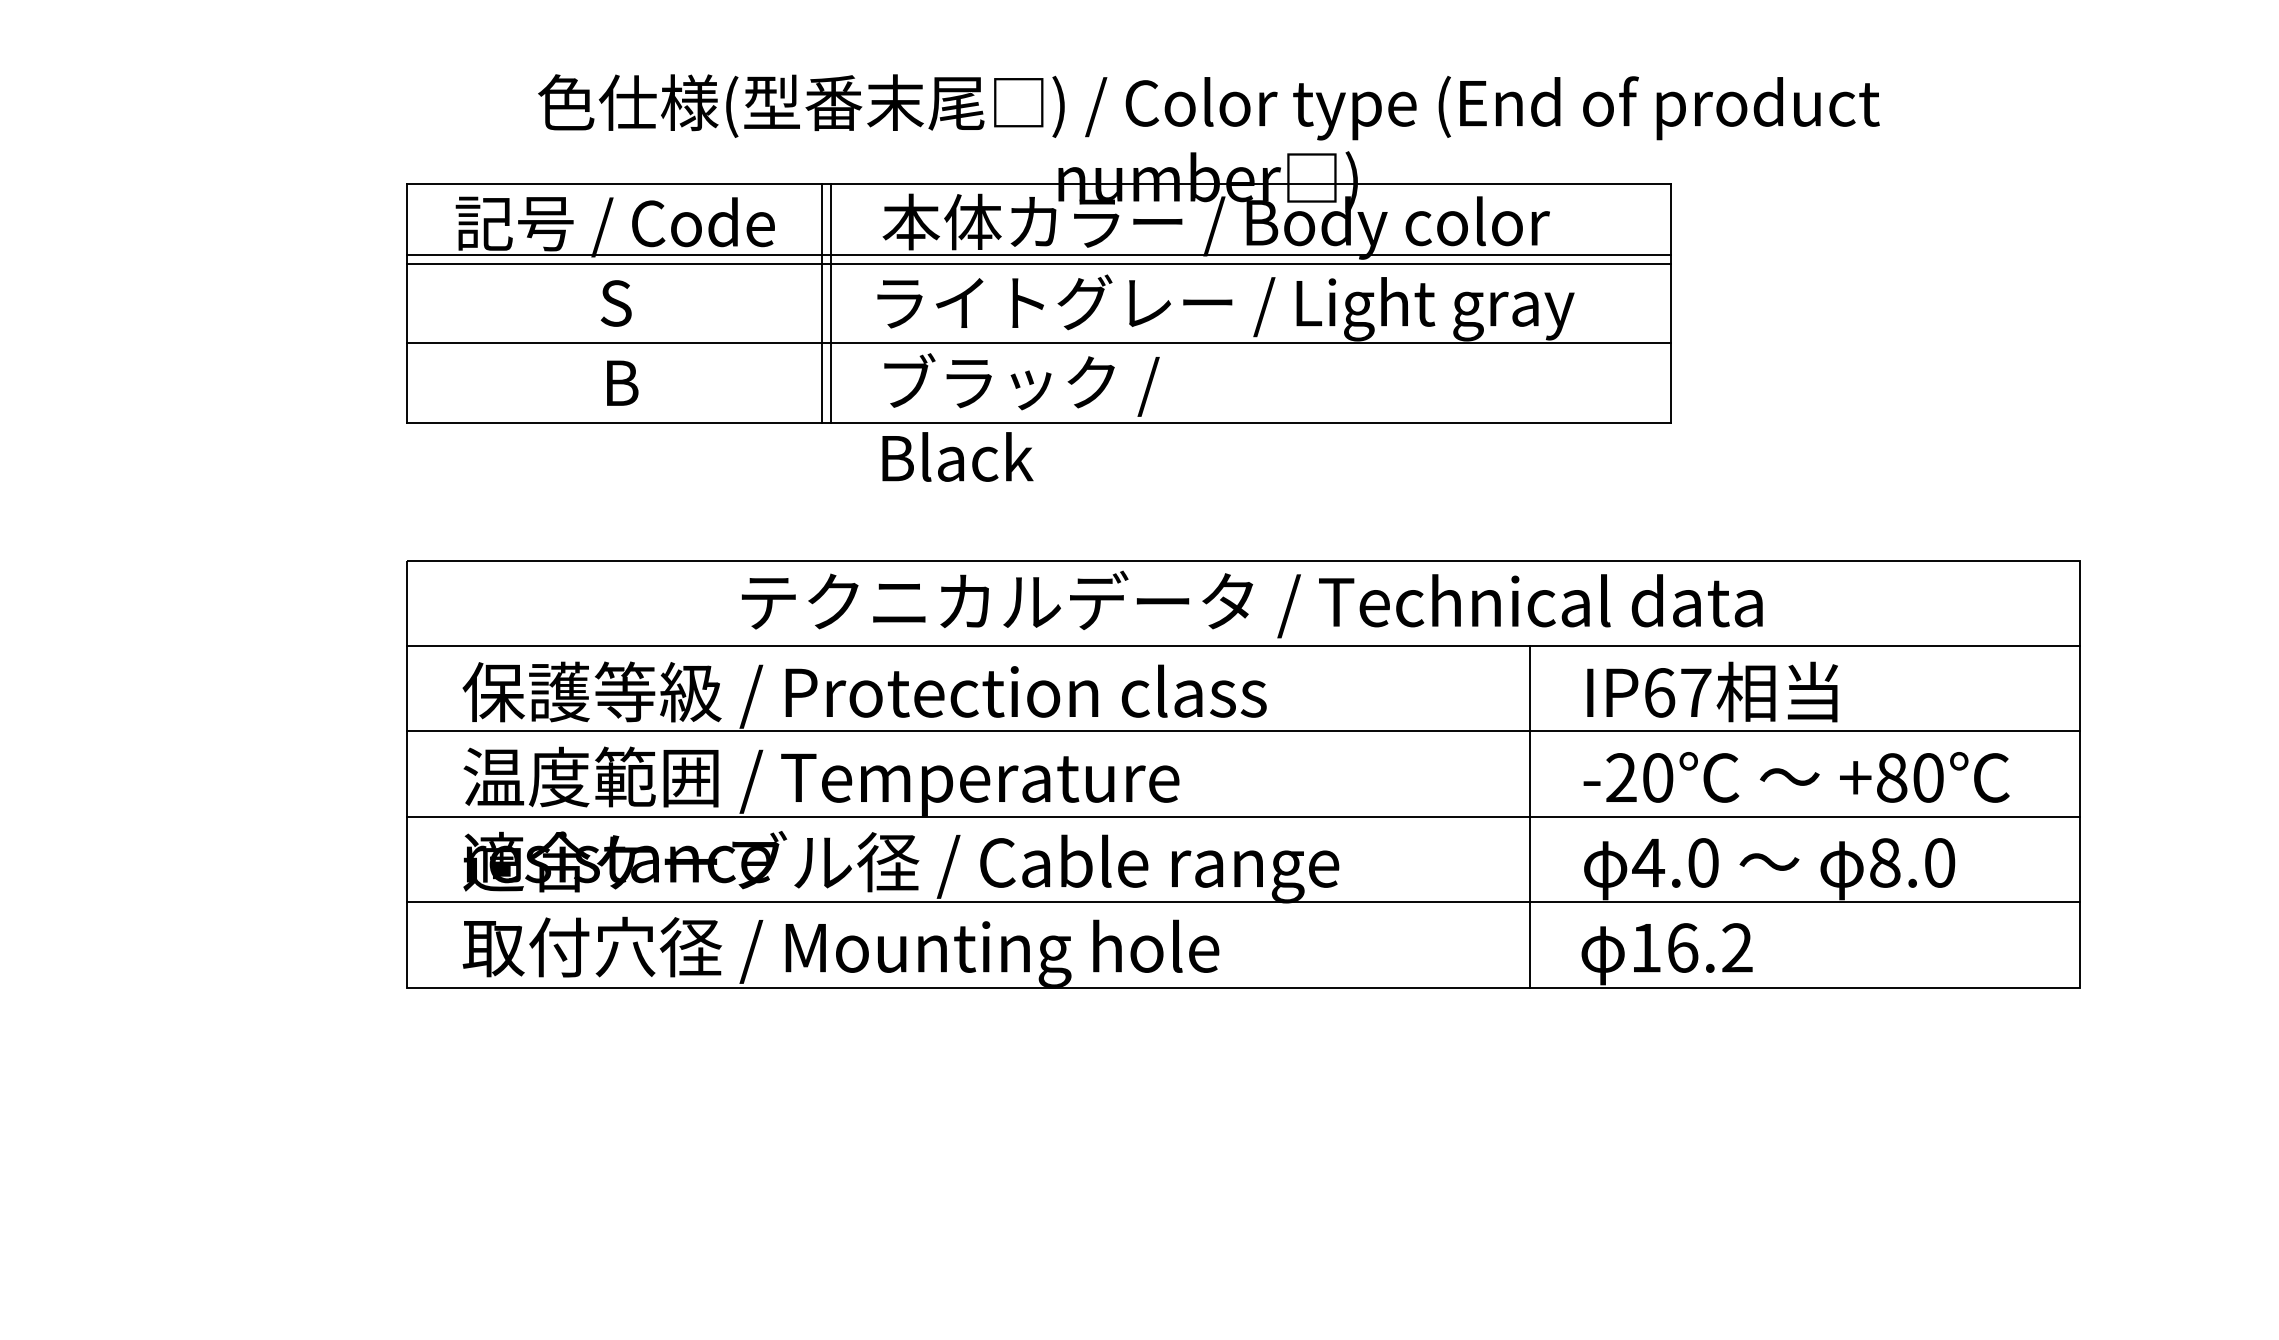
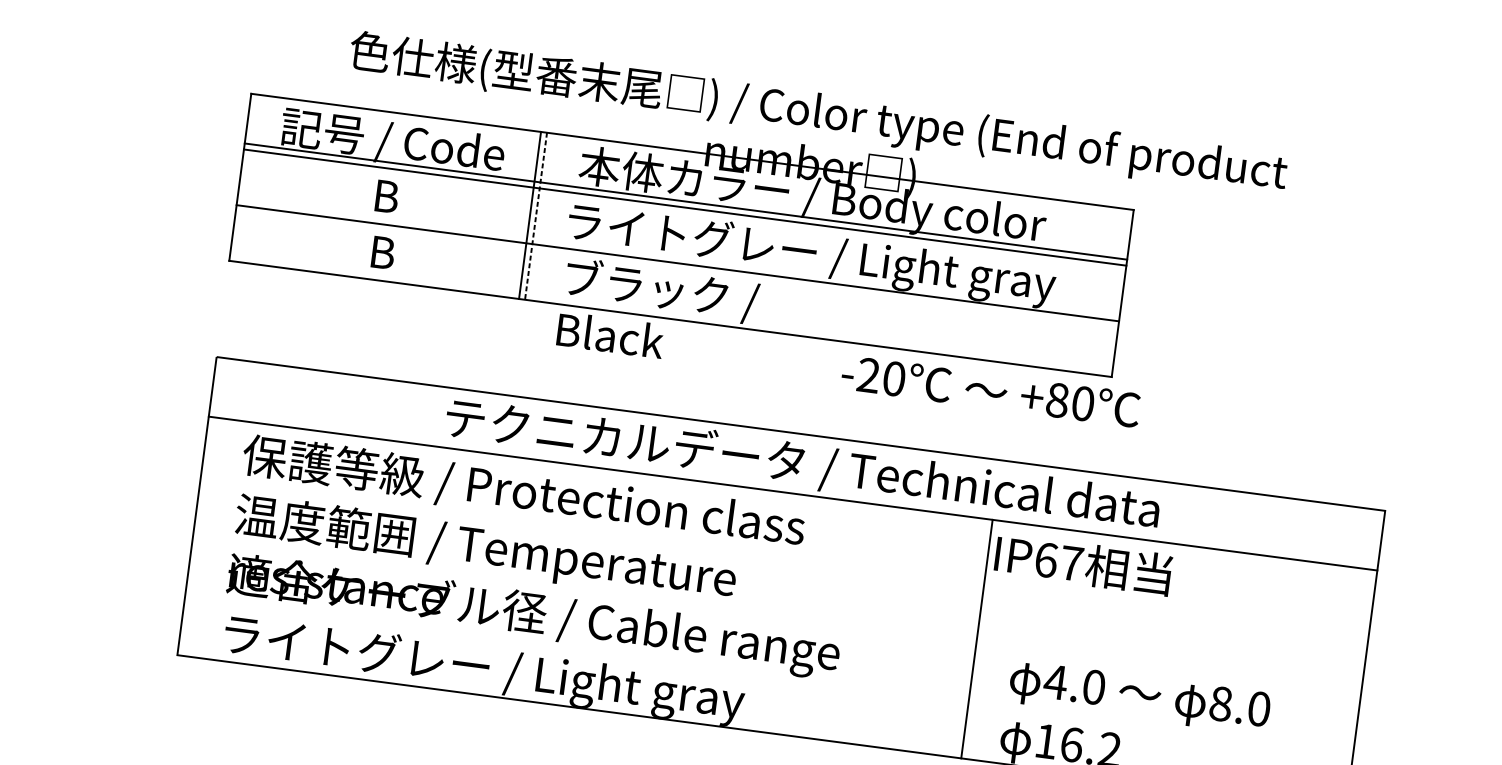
text: (616, 303) -> (386, 196), S -> B
line: (830, 303) -> (535, 216), solid -> dashed
text: (1712, 691) -> (1083, 564), moved
line: (1243, 731) -> (784, 553), removed
text: (1796, 777) -> (991, 391), moved
line: (1243, 816) -> (777, 612), removed
line: (1243, 902) -> (769, 672), removed
text: (840, 951) -> (483, 669), 取付穴径 / Mounting hole -> ライトグレー / Light gray

